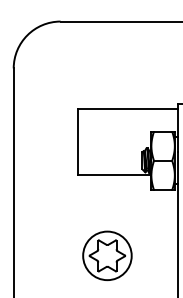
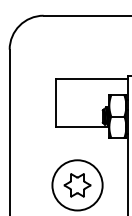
circle: (107, 255) -> (77, 185), size x1.43

